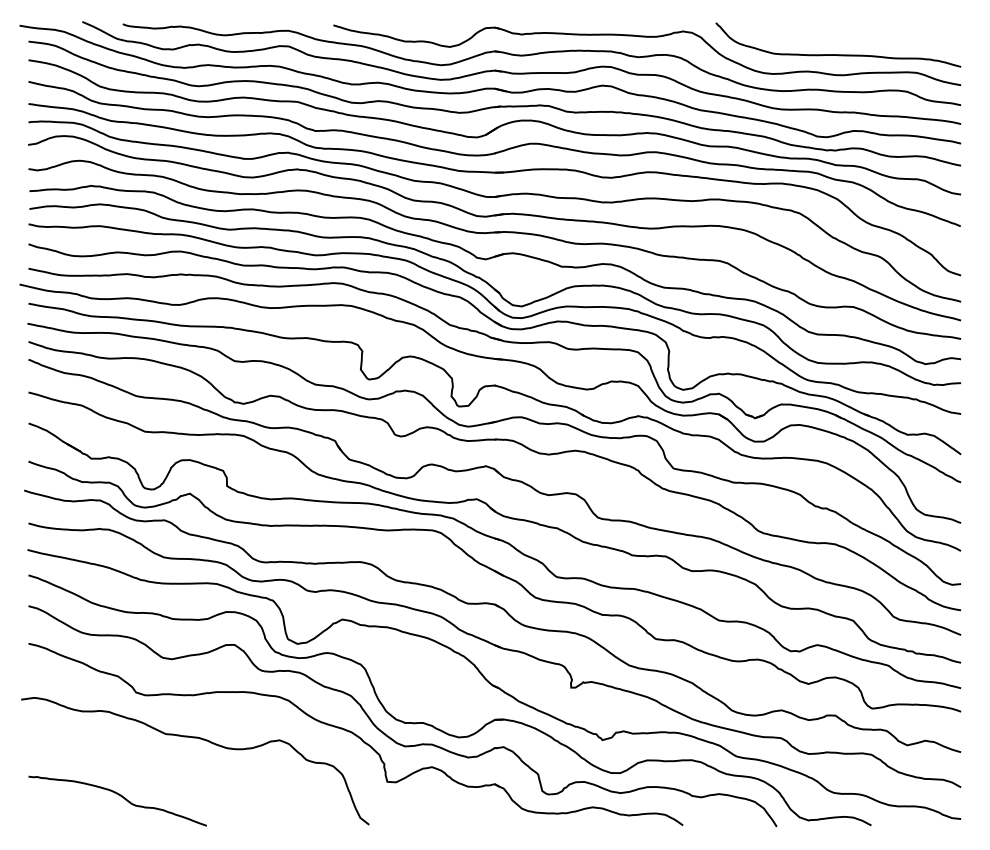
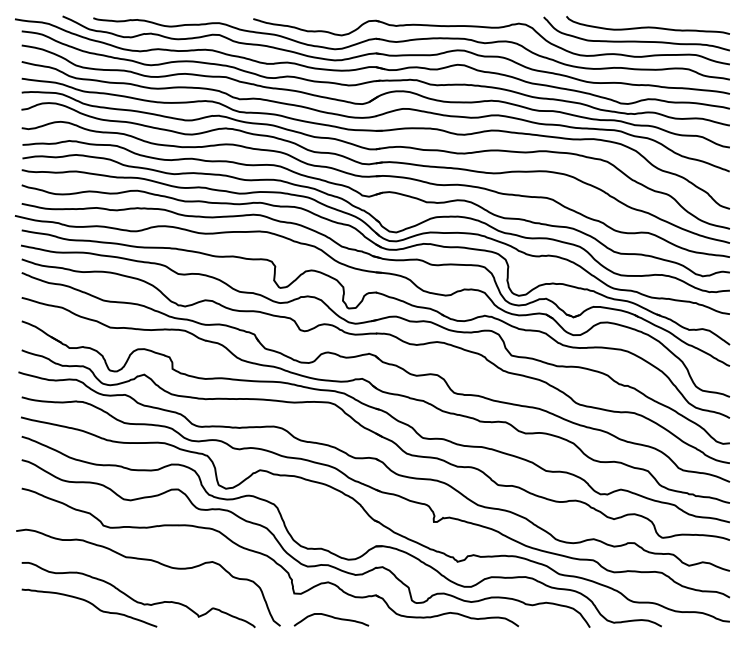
curve: (853, 35) -> (648, 26), added
curve: (176, 789) -> (134, 599), added
curve: (438, 814) -> (333, 618), added

